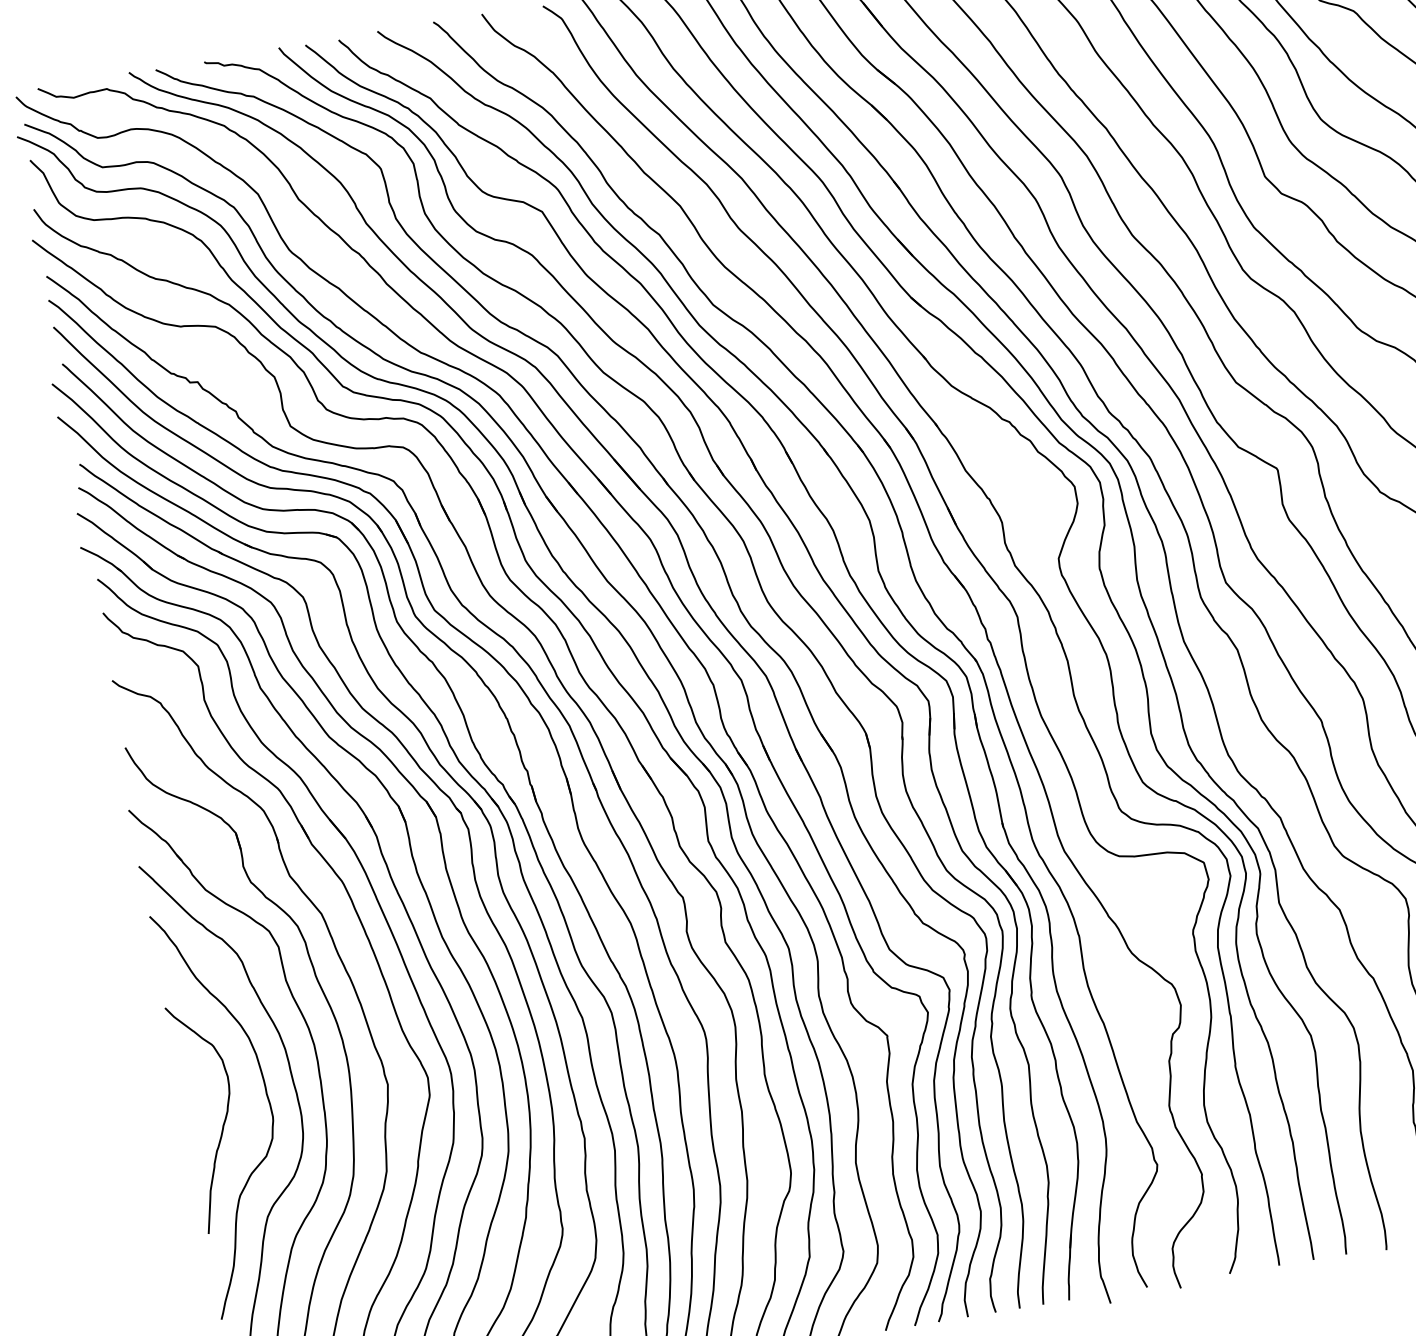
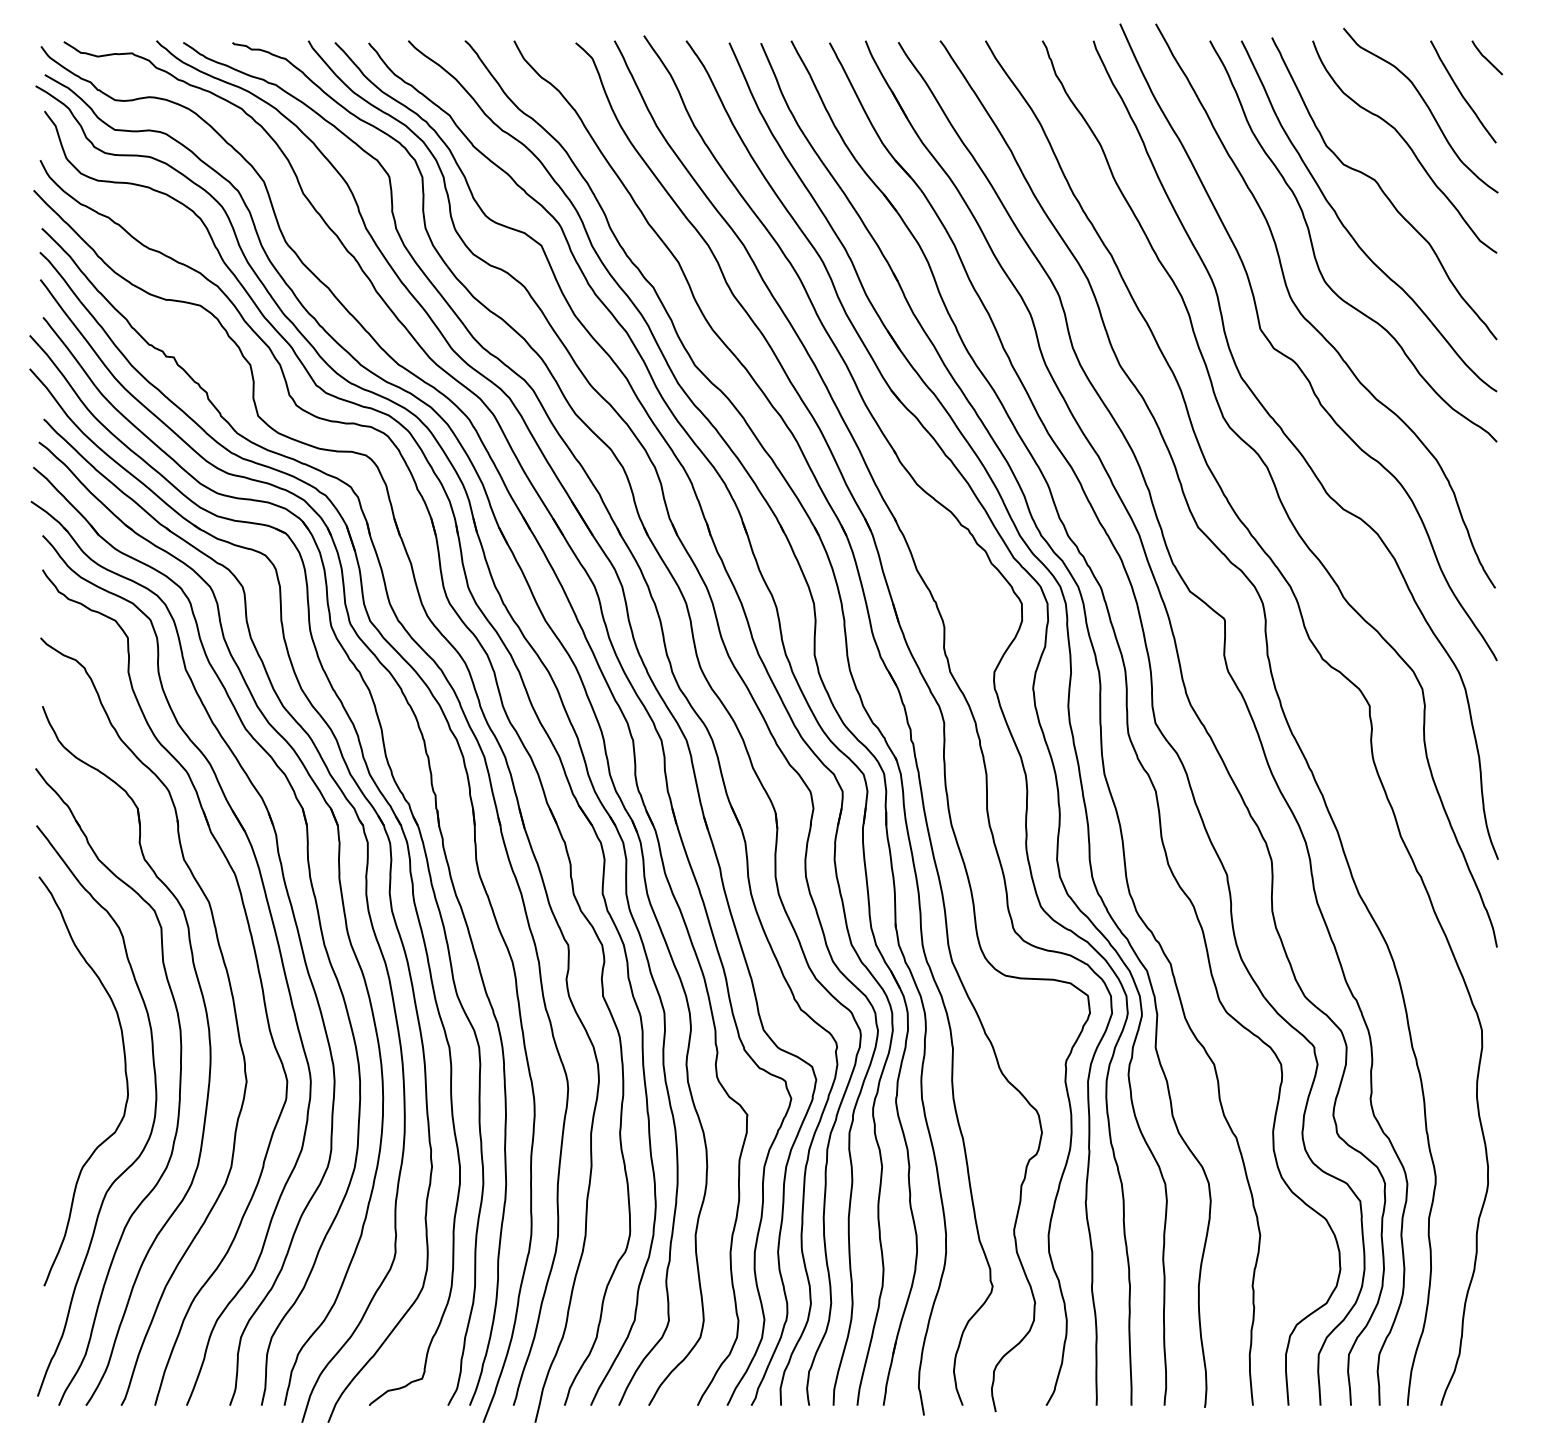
curve: (223, 1121) -> (78, 1091), removed

